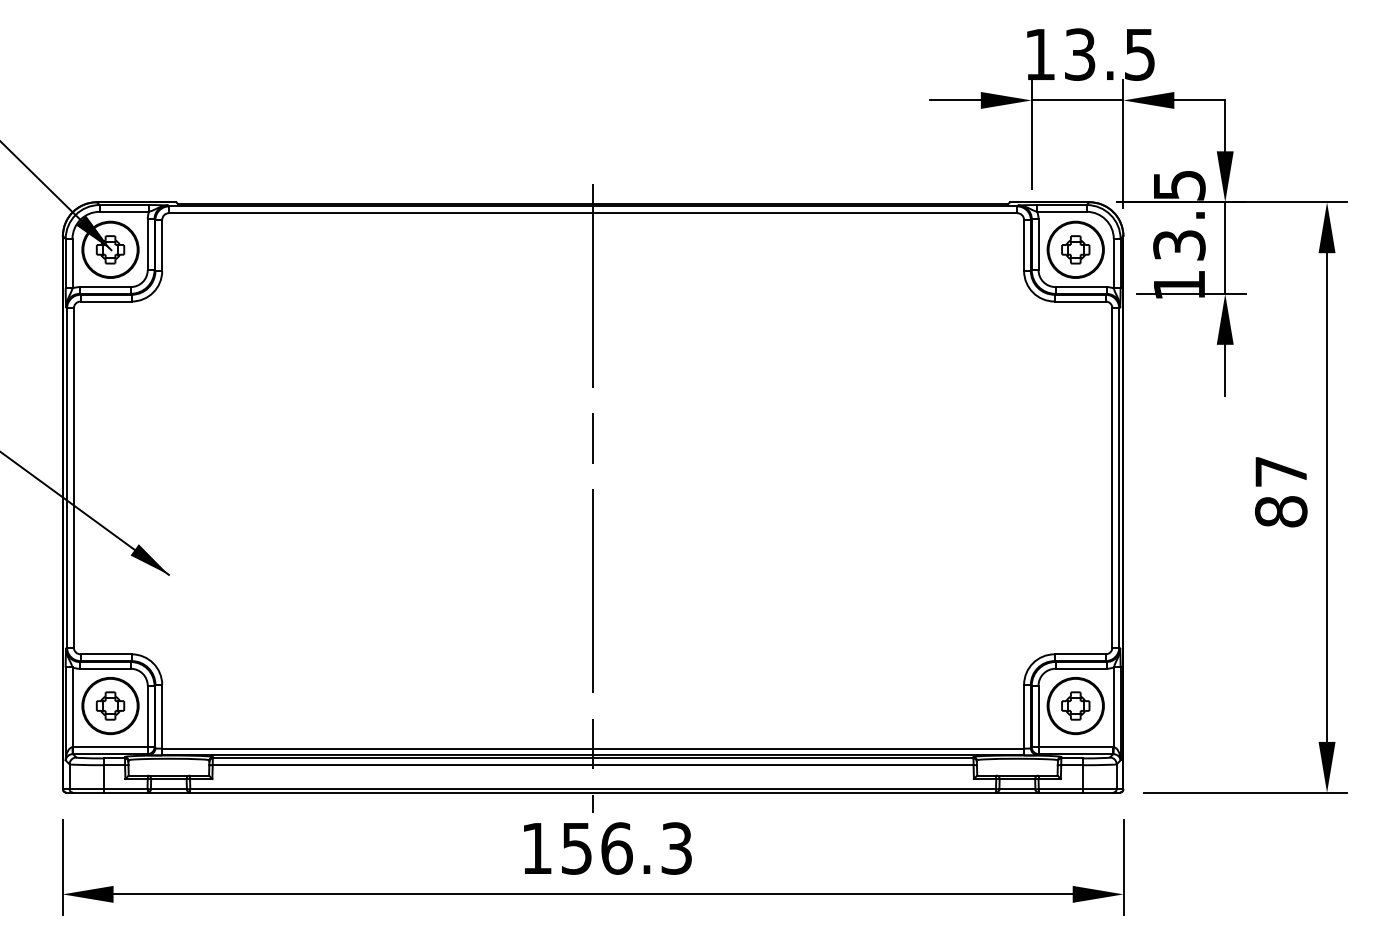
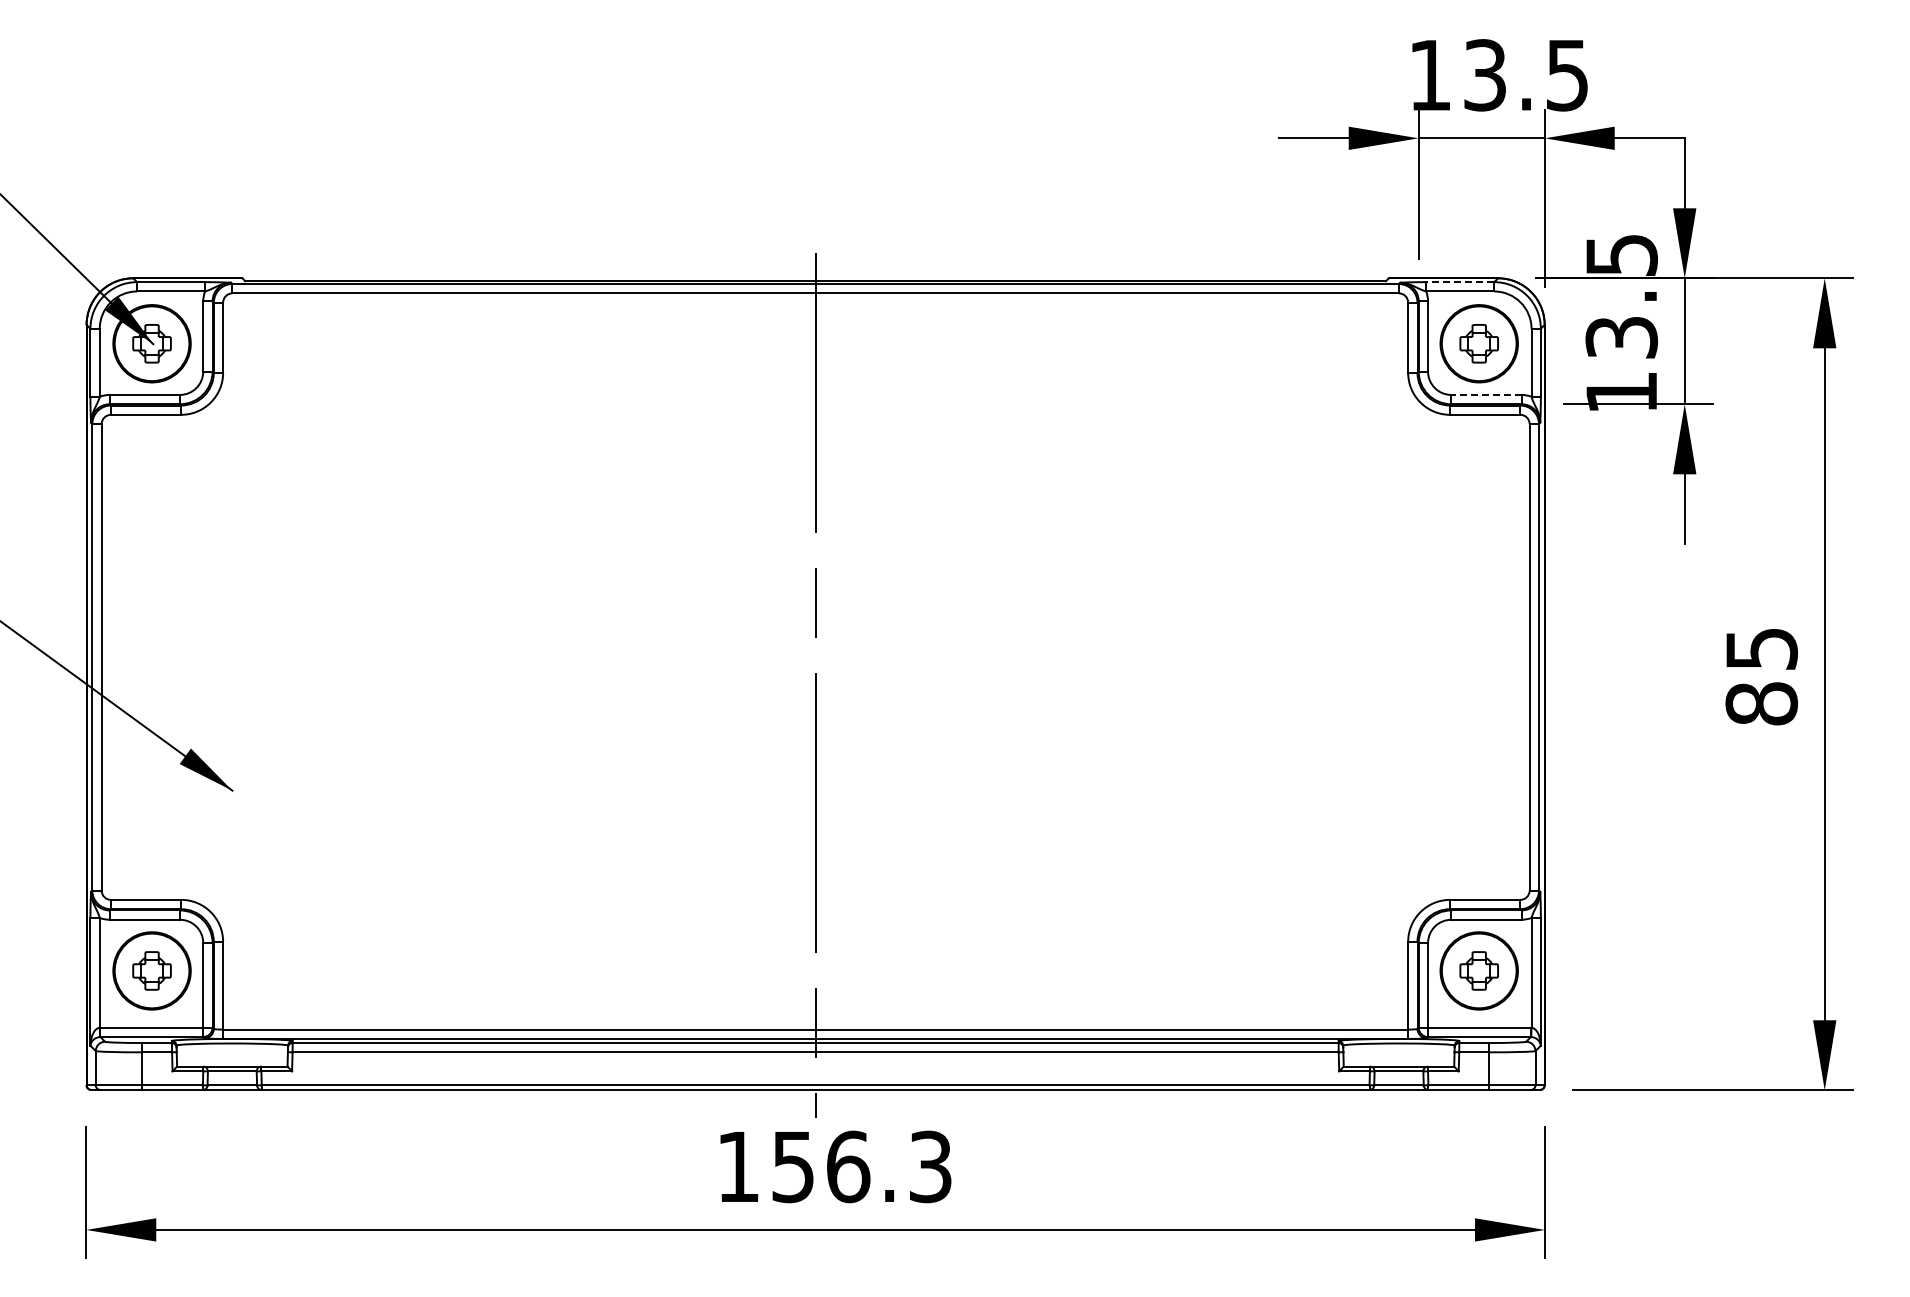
line: (1062, 205) -> (1460, 282), solid -> dashed
line: (1080, 286) -> (1485, 394), solid -> dashed
text: (1281, 471) -> (1761, 648), 87 -> 85

